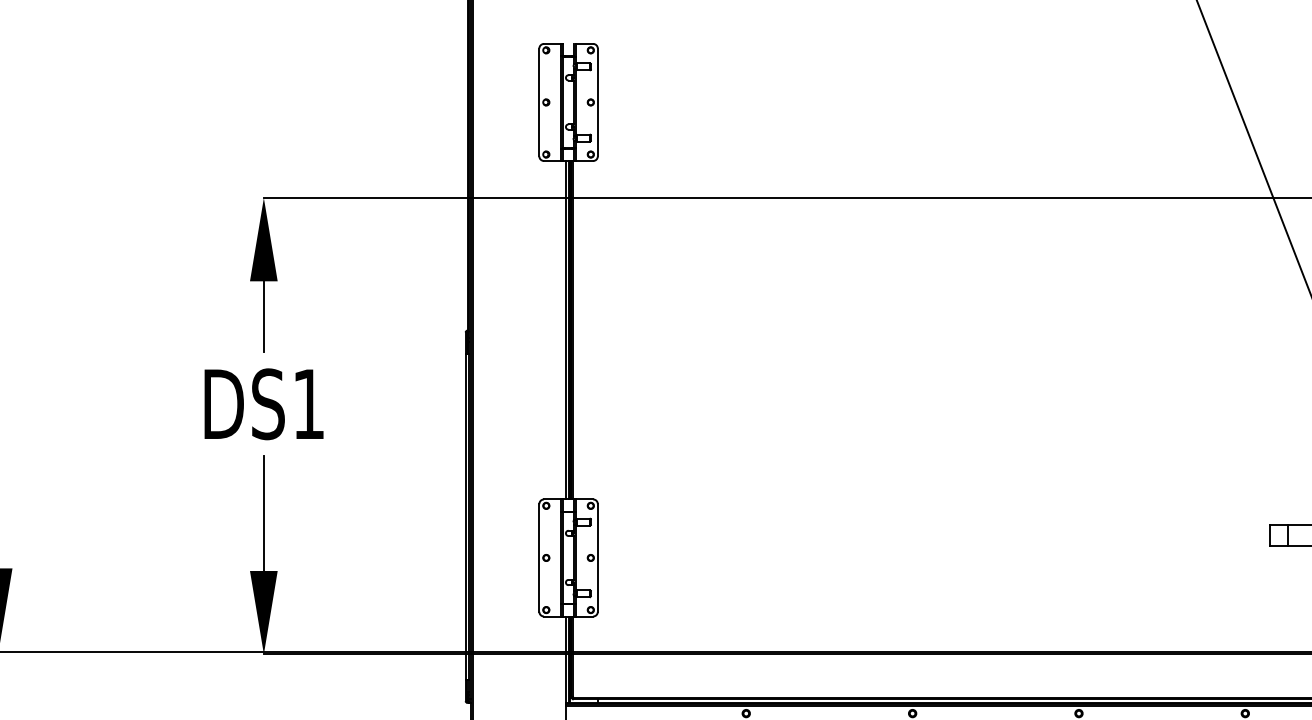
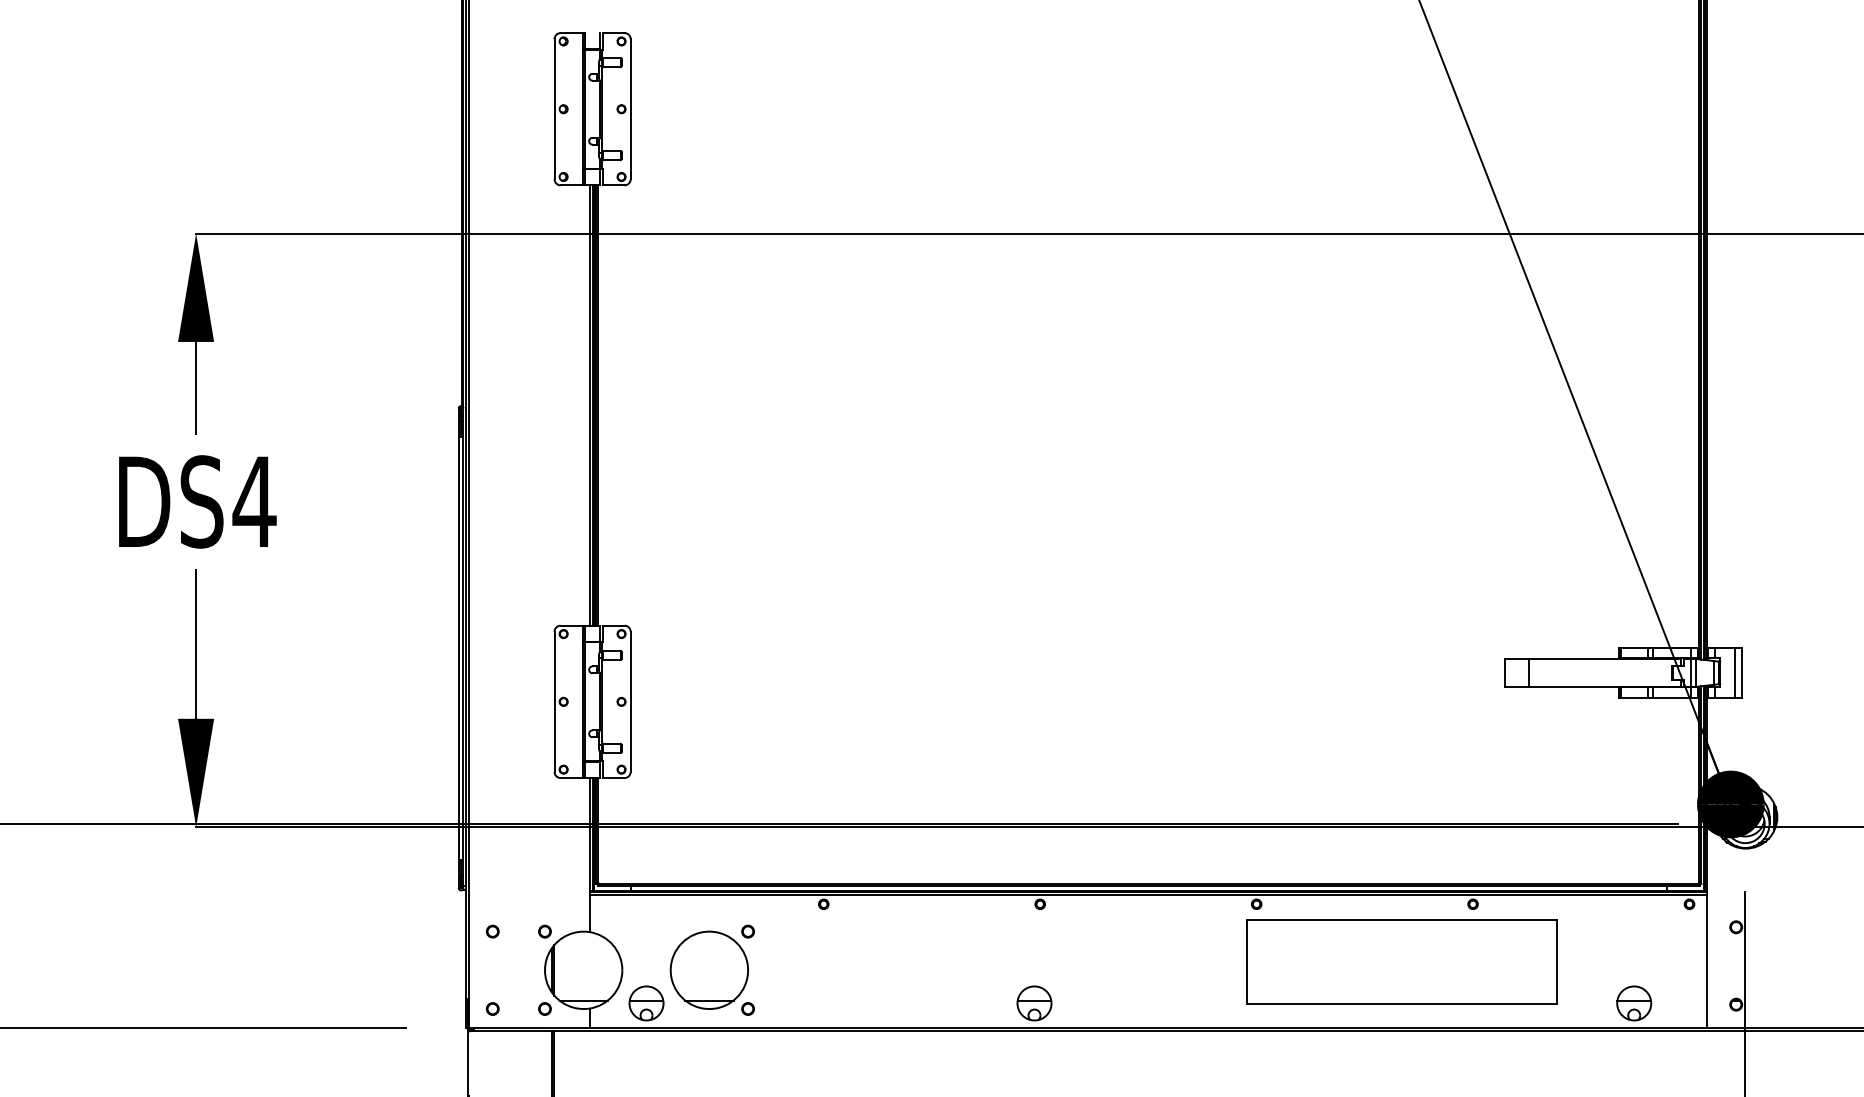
text: (308, 403) -> (254, 501), DS1 -> DS4

